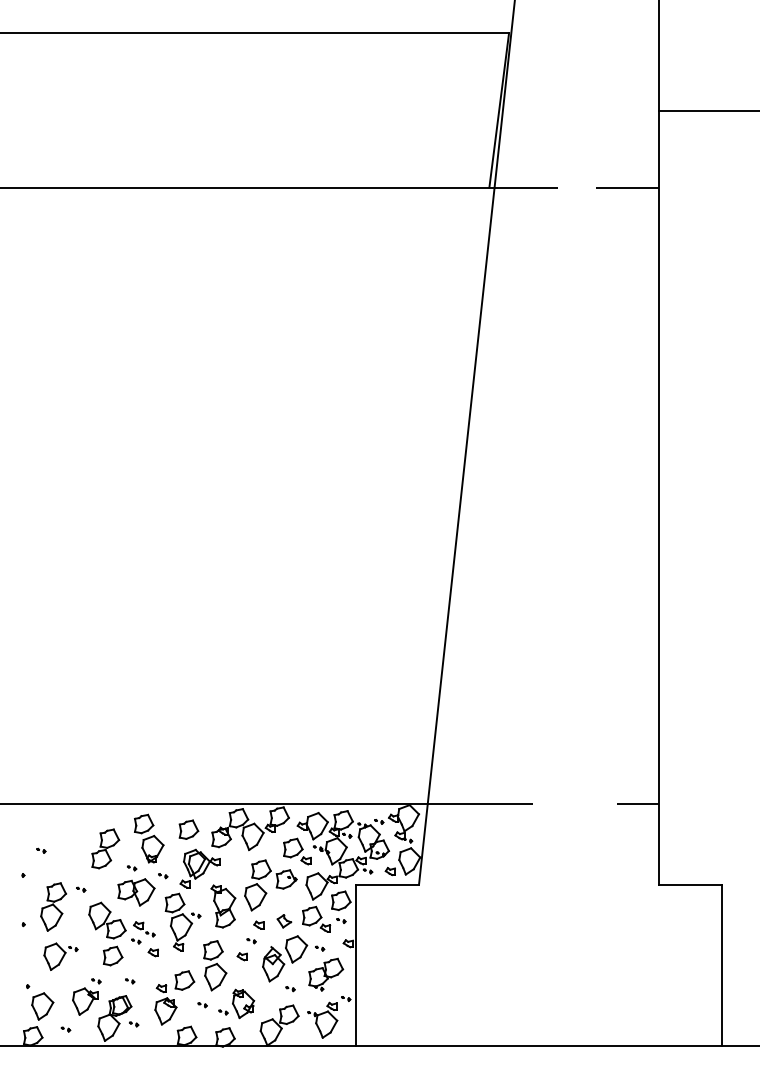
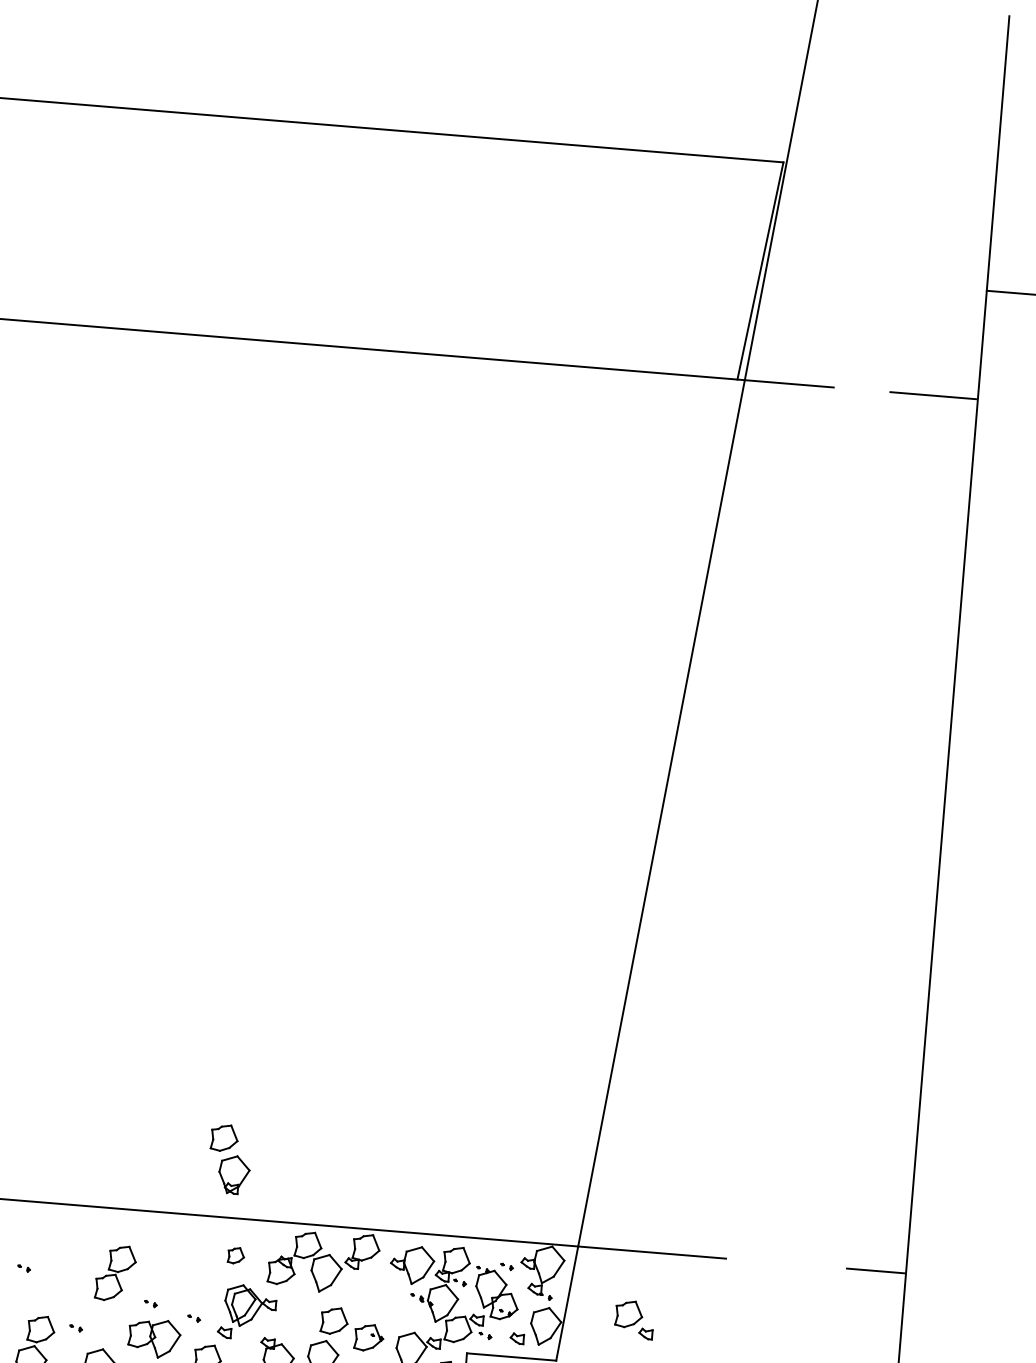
part: (188, 829) -> (235, 1255), size x0.6
part: (149, 838) -> (230, 1159), moved
part: (297, 851) -> (634, 1319), moved

